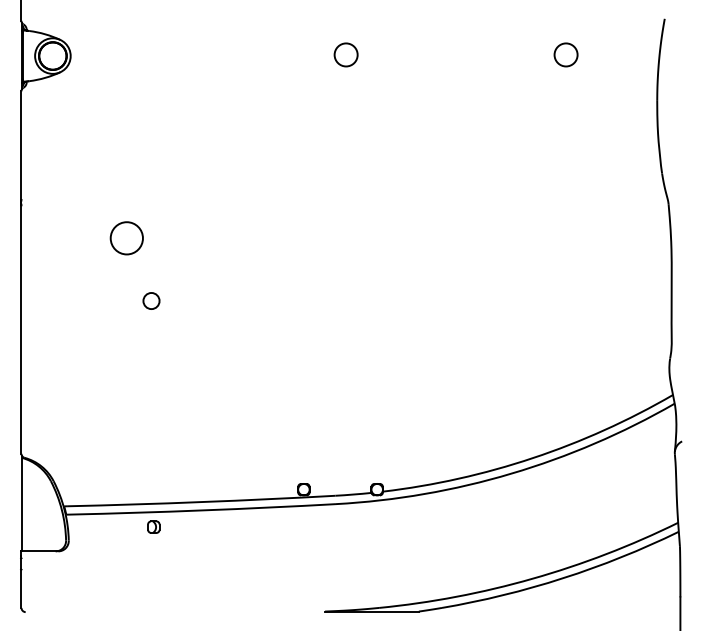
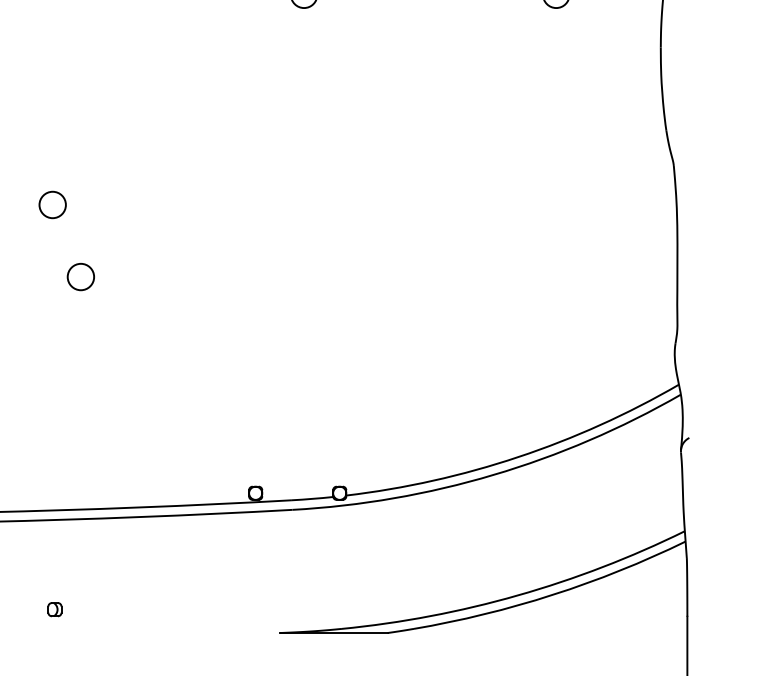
circle: (126, 237) -> (52, 204), size x0.71
circle: (151, 300) -> (80, 276), size x1.43
part: (153, 526) -> (54, 608), moved

